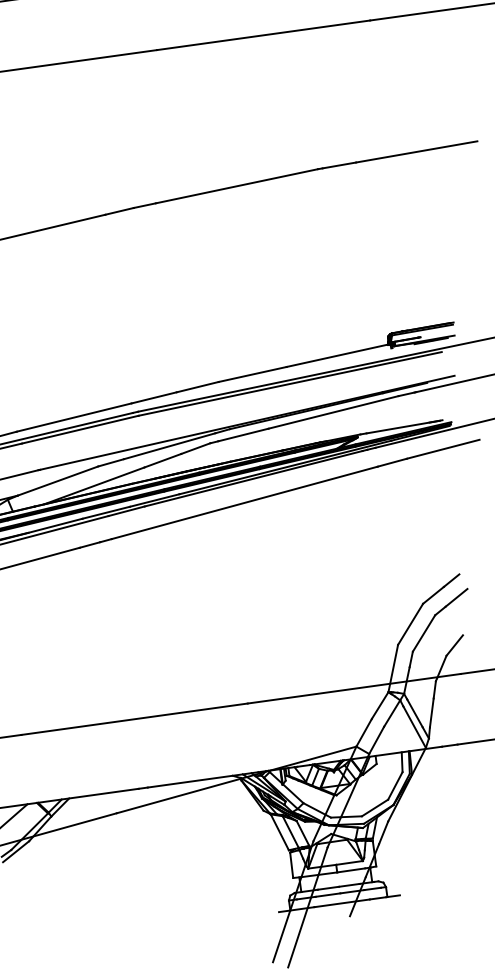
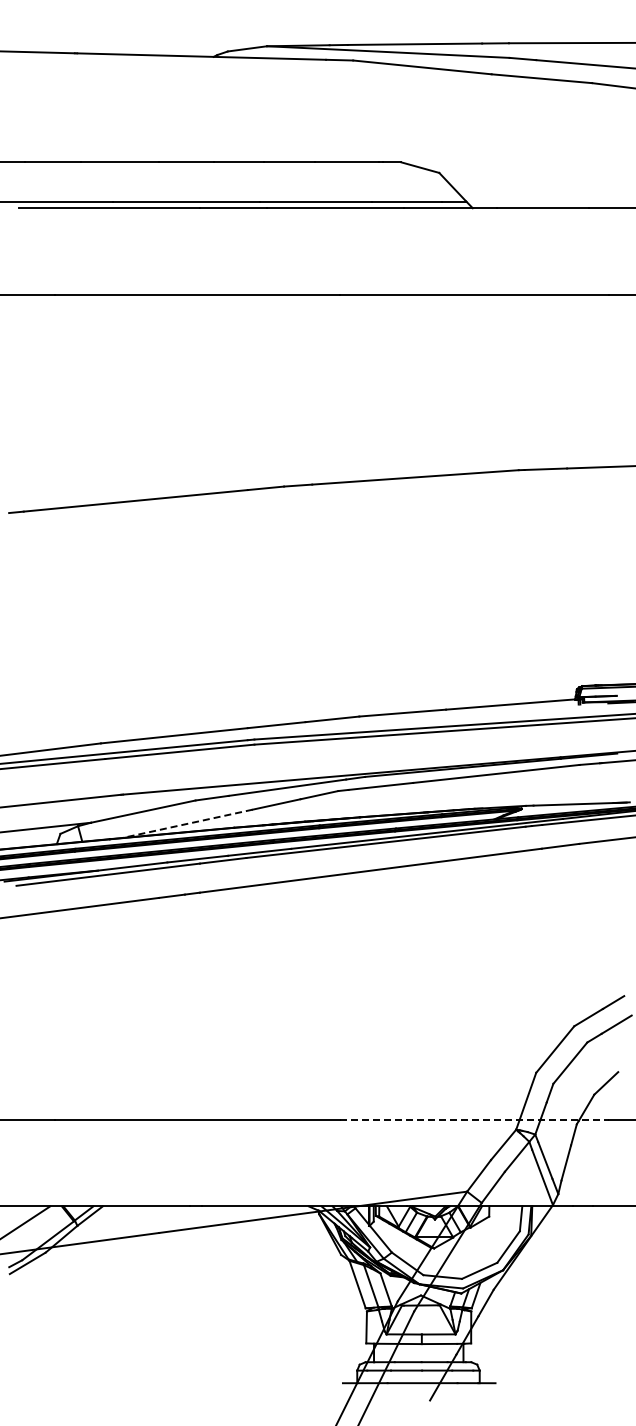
line: (94, 485) -> (187, 823), solid -> dashed
line: (354, 688) -> (474, 1119), solid -> dashed

